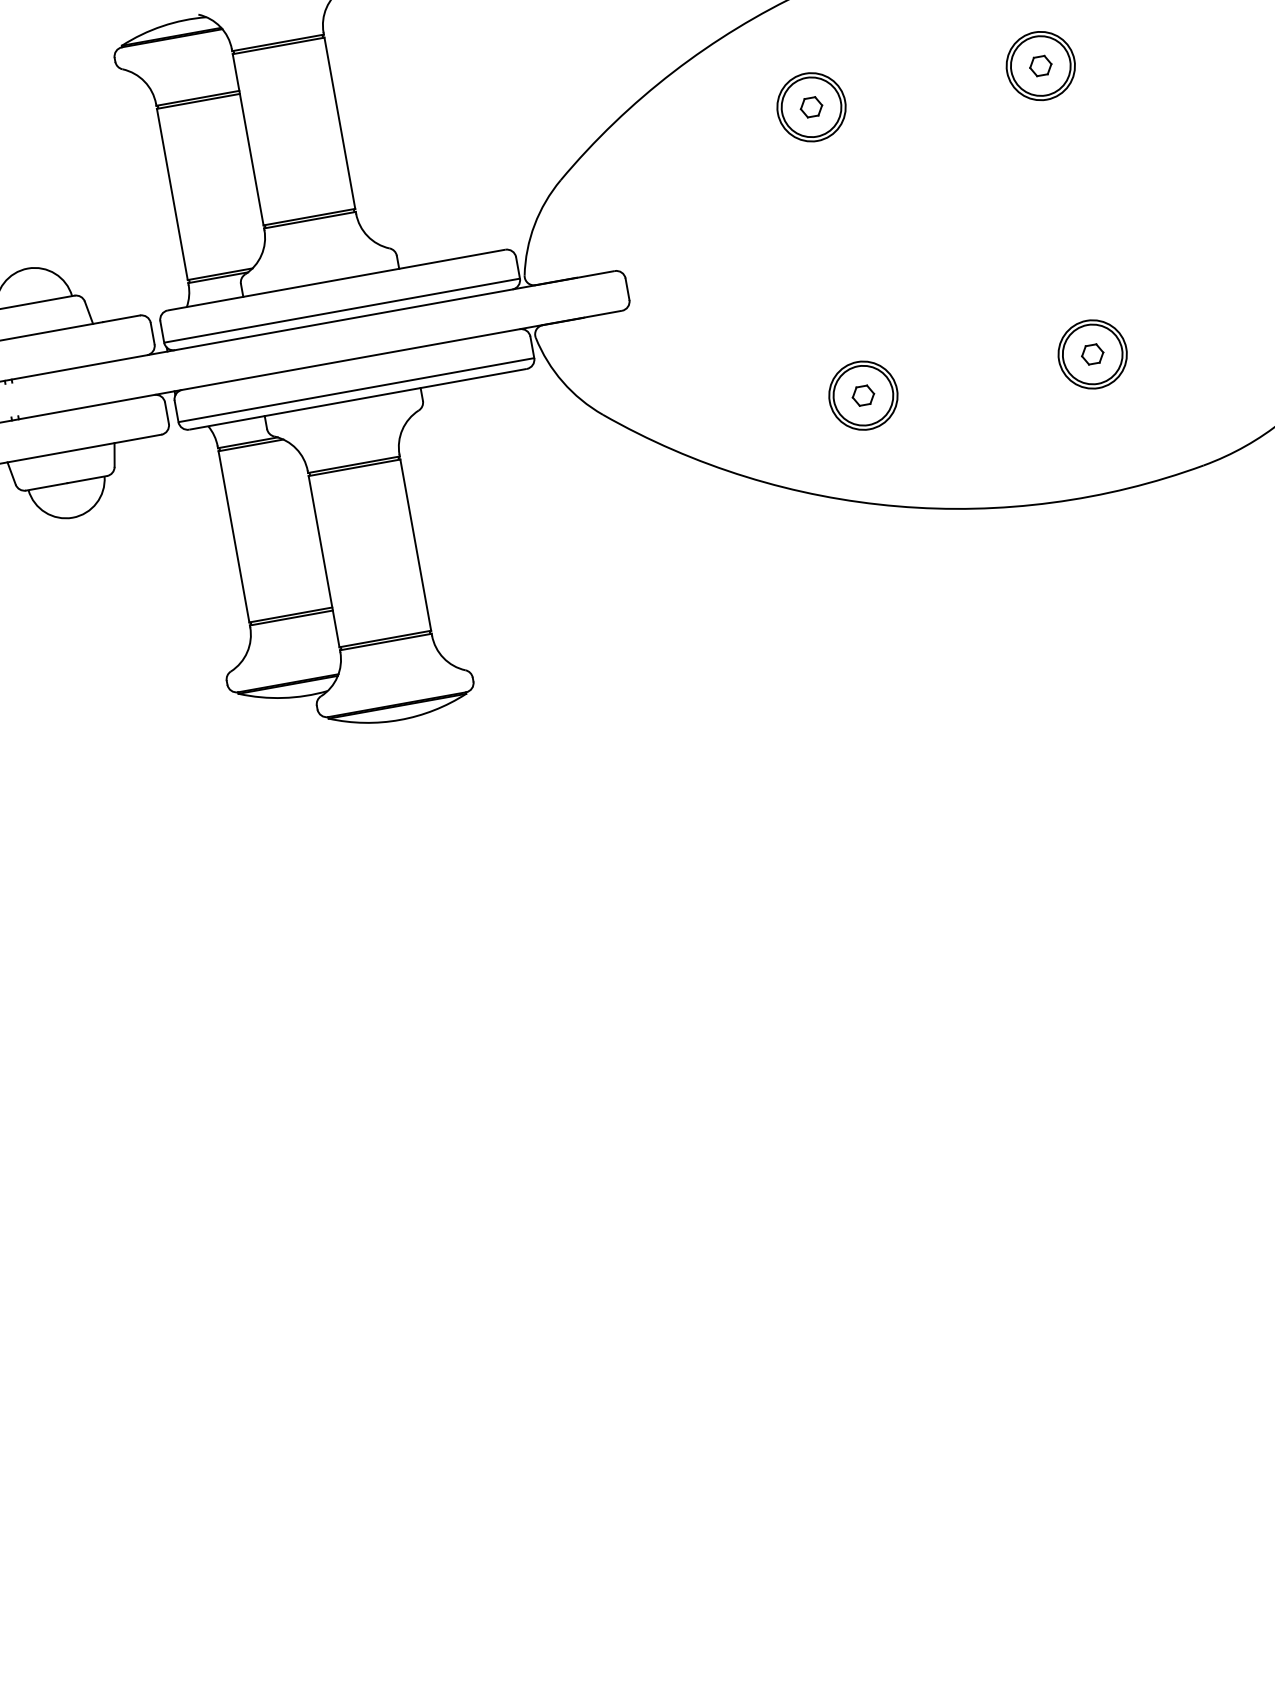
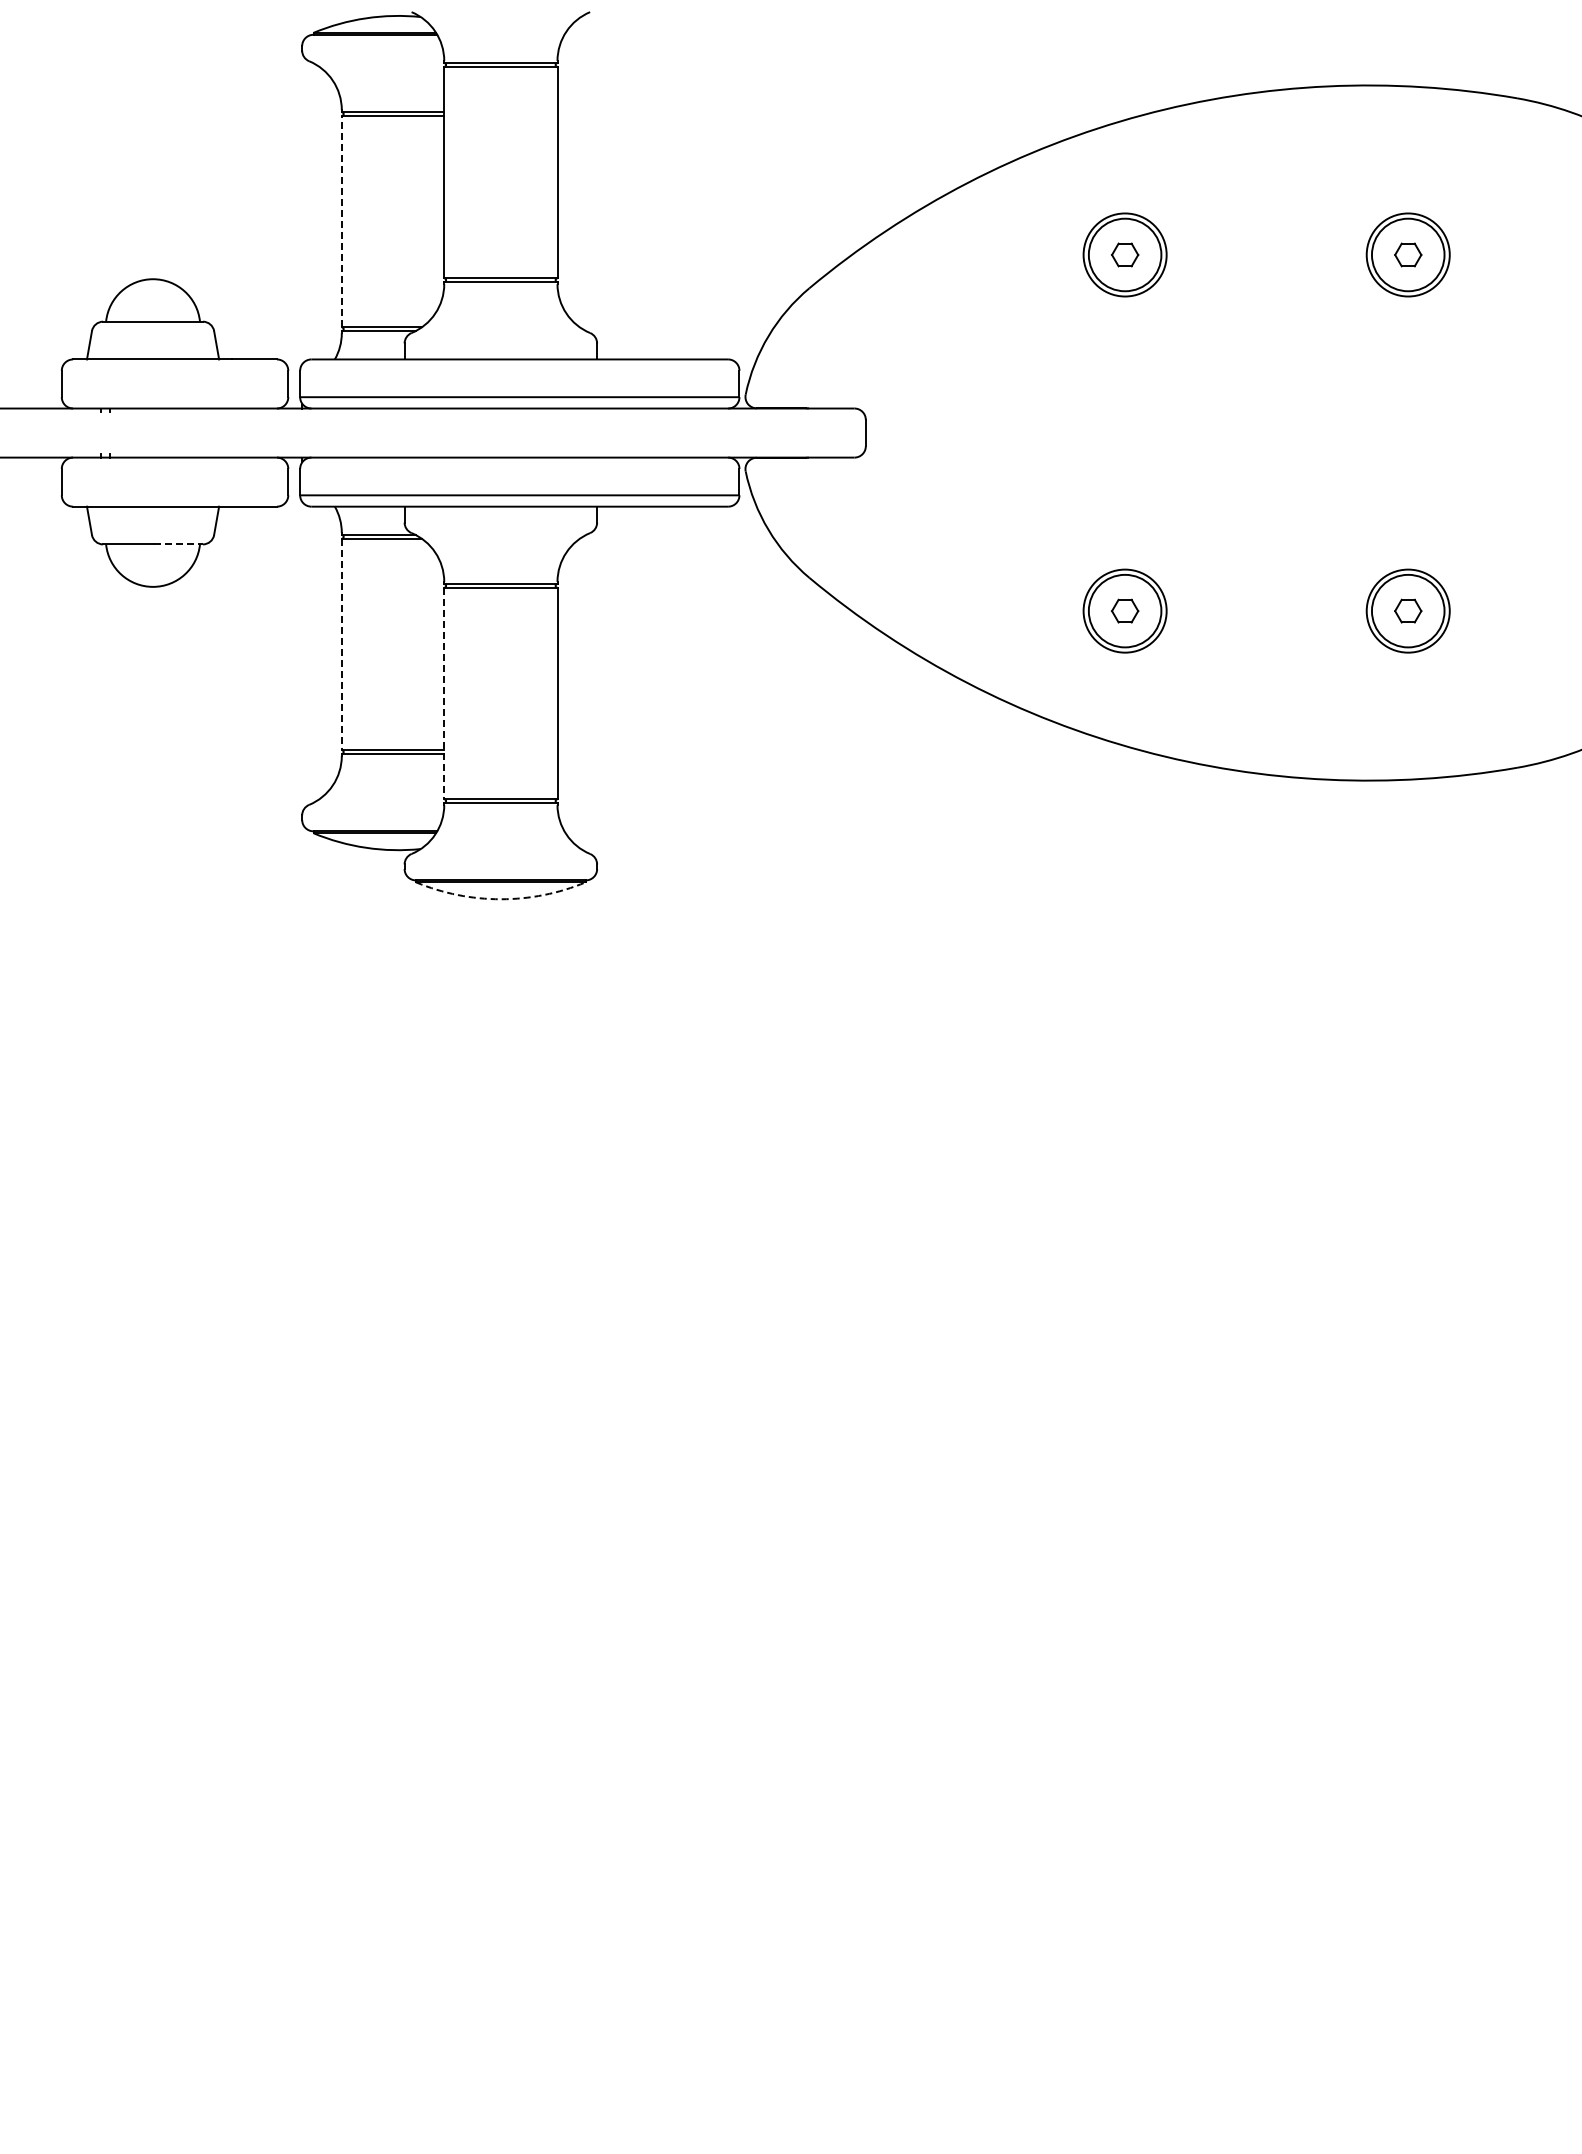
line: (172, 194) -> (341, 221), solid -> dashed
line: (87, 479) -> (179, 544), solid -> dashed
line: (233, 536) -> (341, 644), solid -> dashed
line: (324, 561) -> (444, 693), solid -> dashed
arc: (399, 720) -> (500, 899), solid -> dashed

